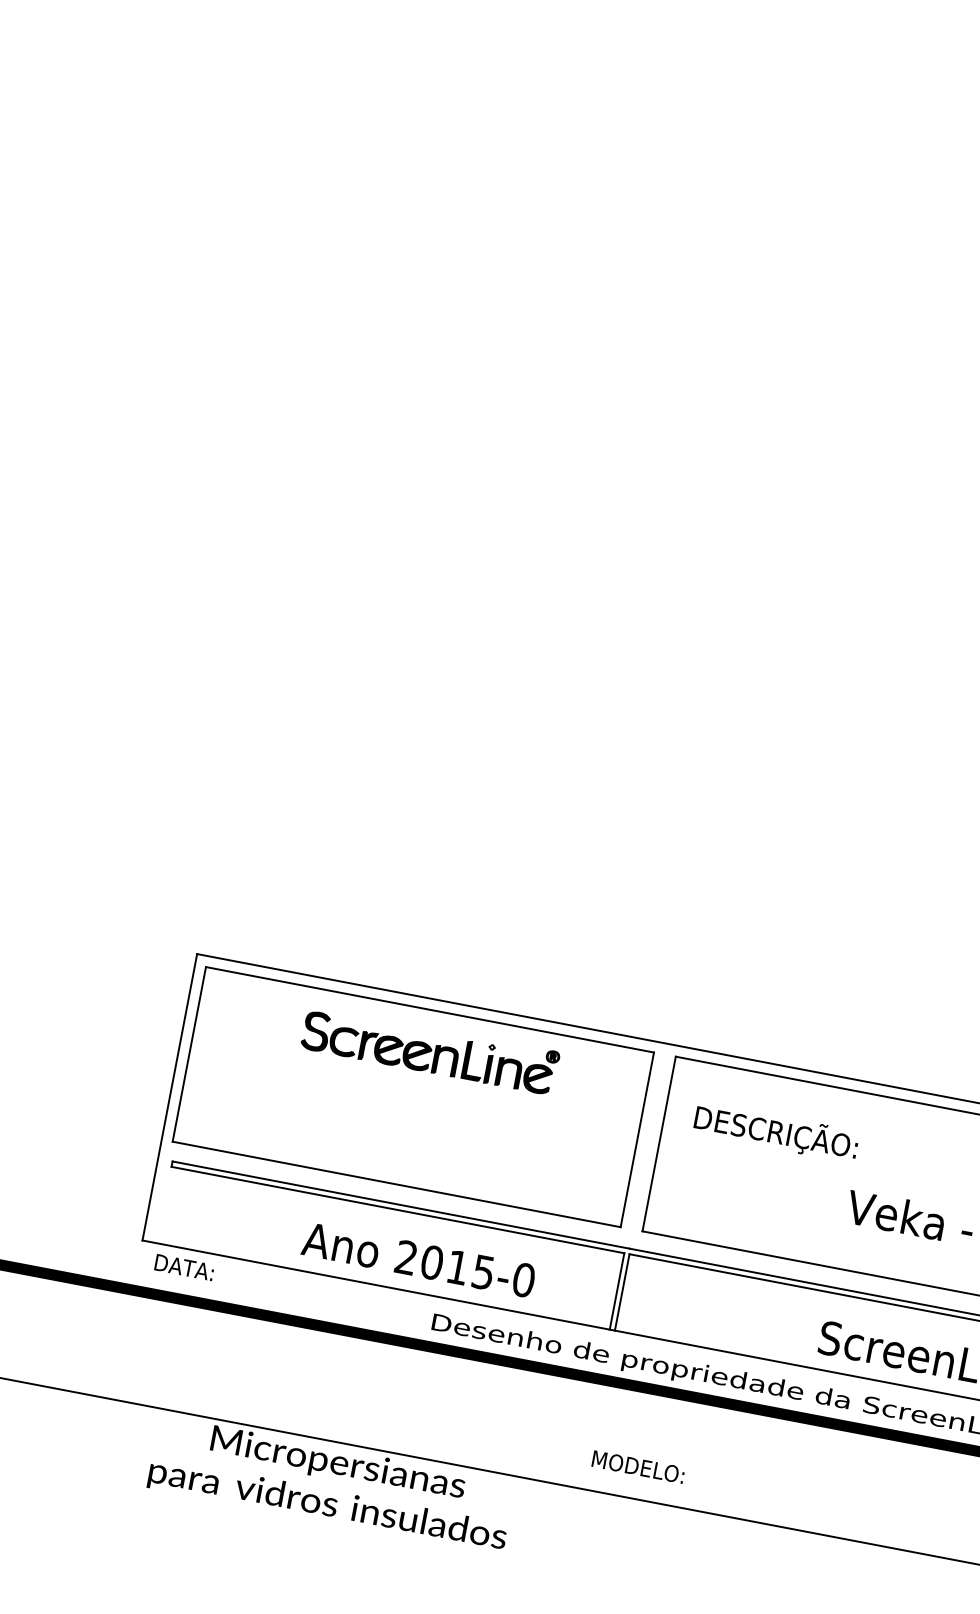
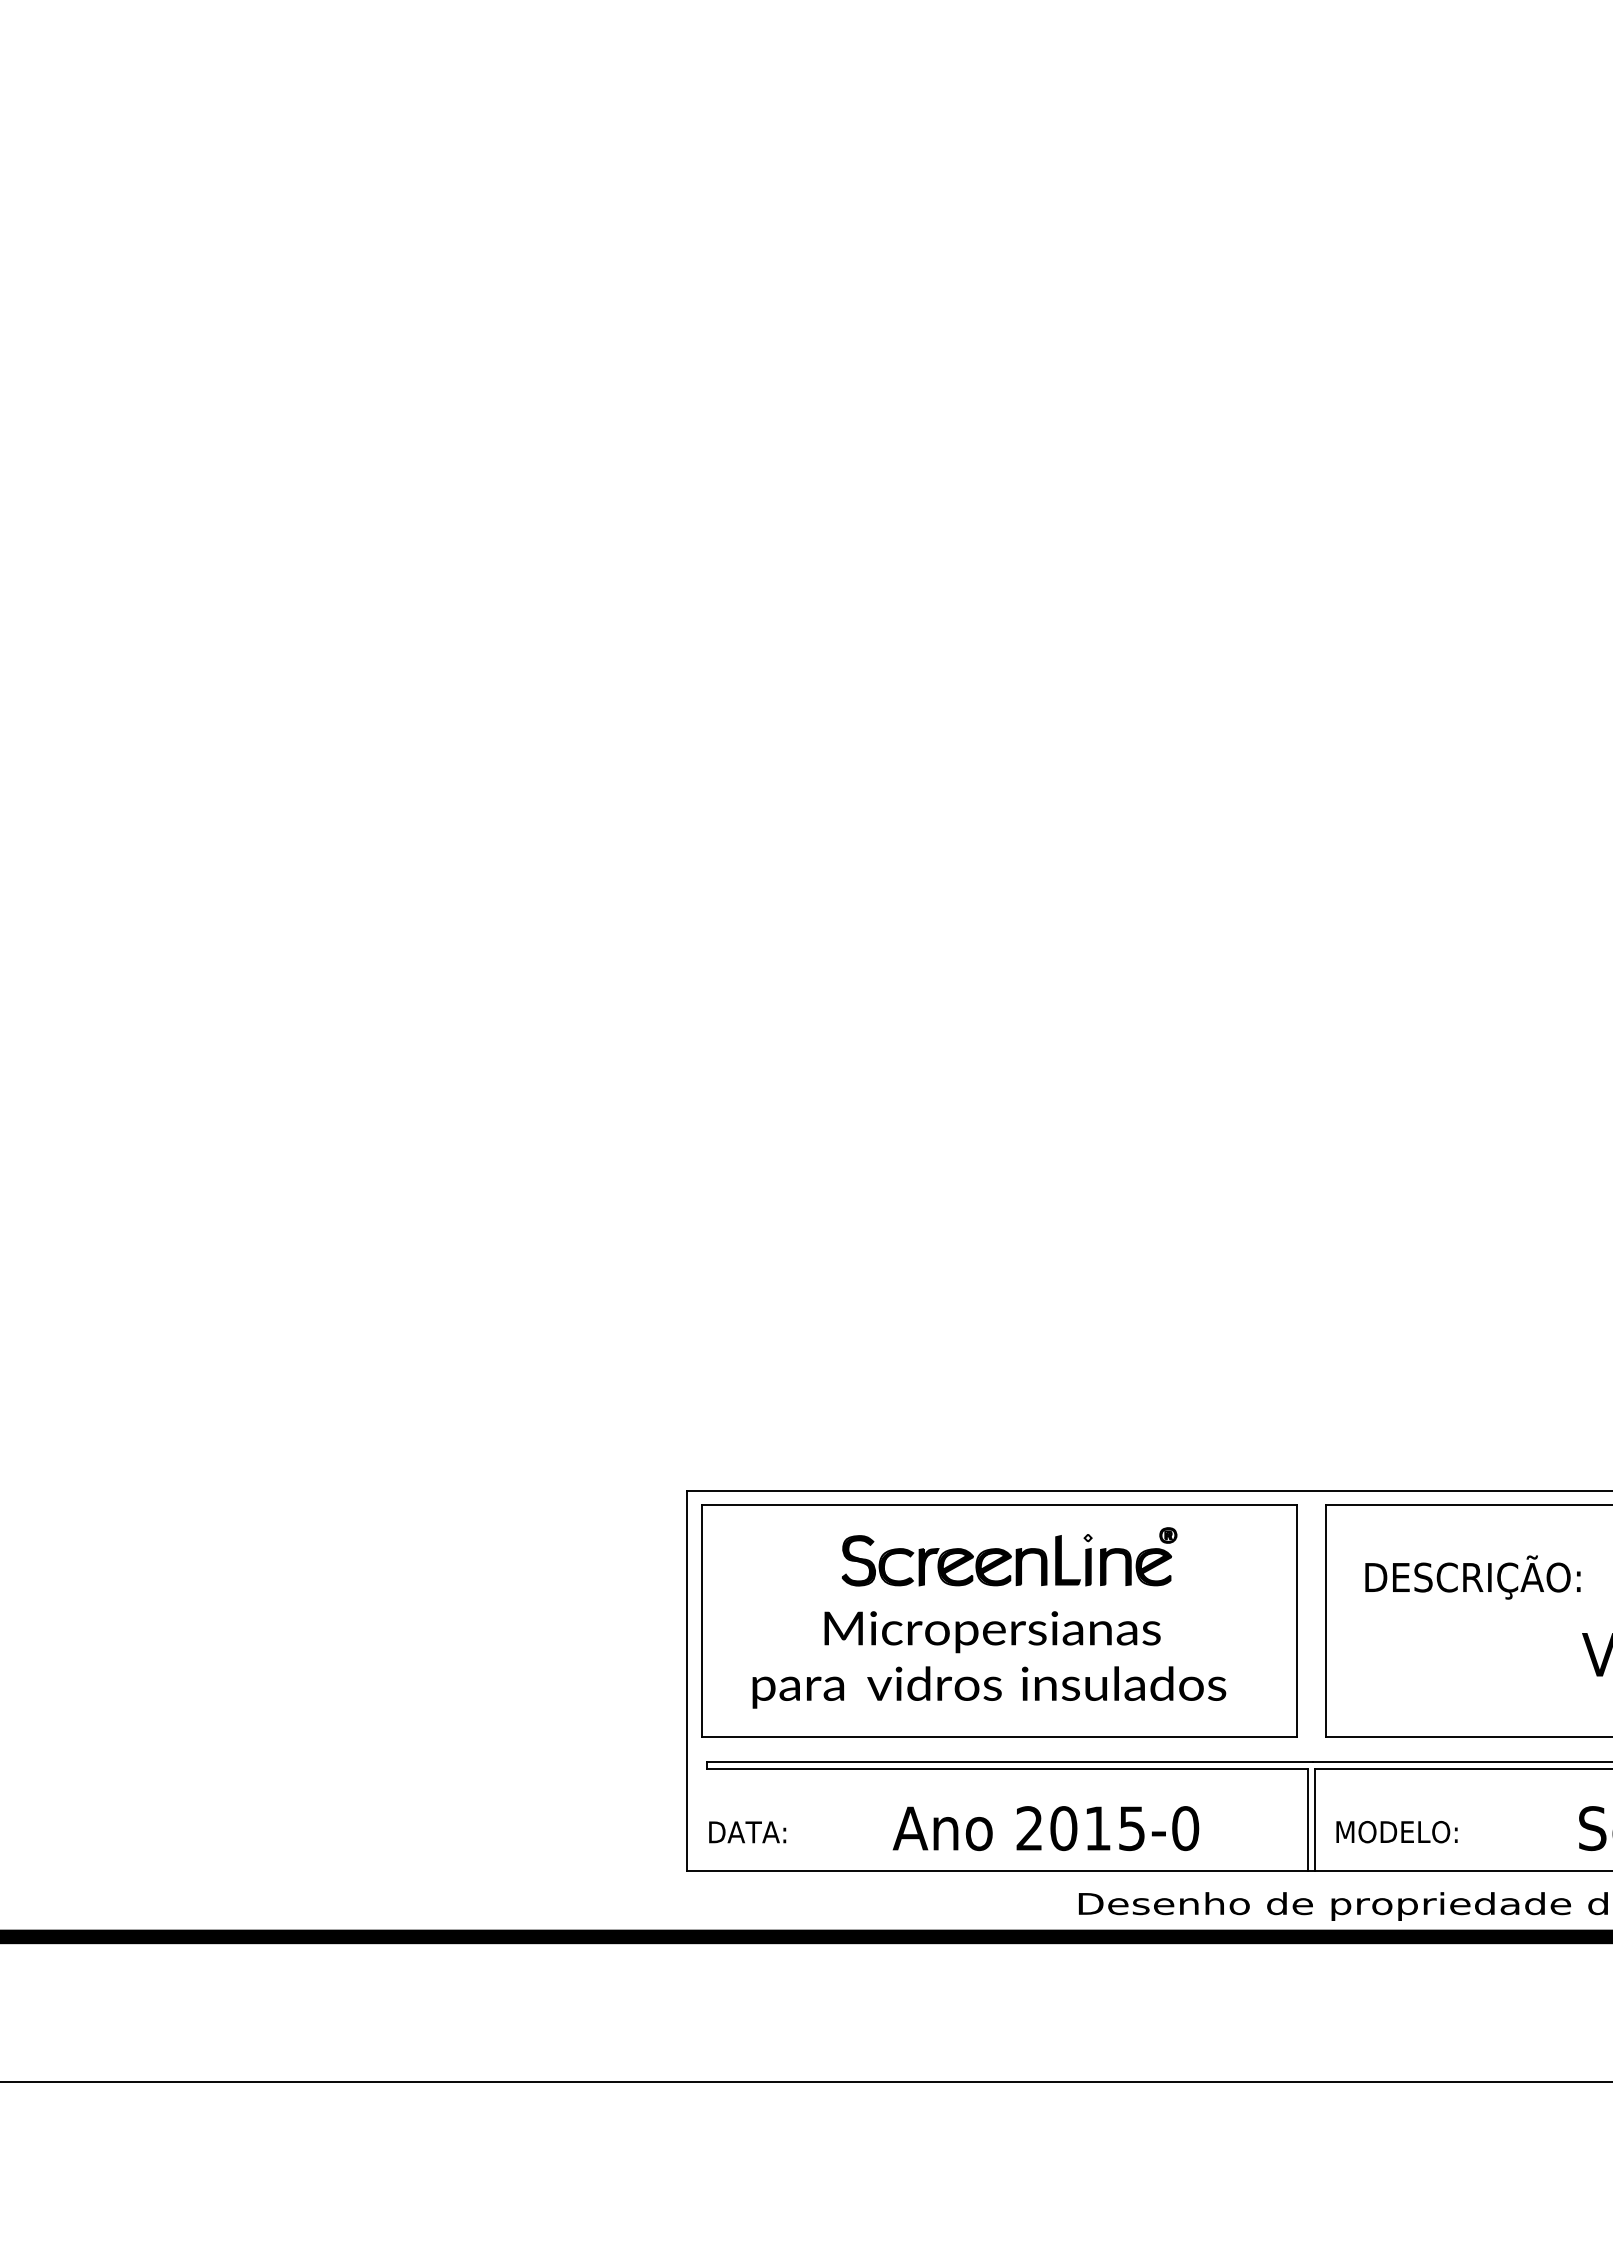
text: (184, 1267) -> (747, 1832), moved
text: (637, 1467) -> (1396, 1832), moved
text: (331, 1484) -> (989, 1659), moved

